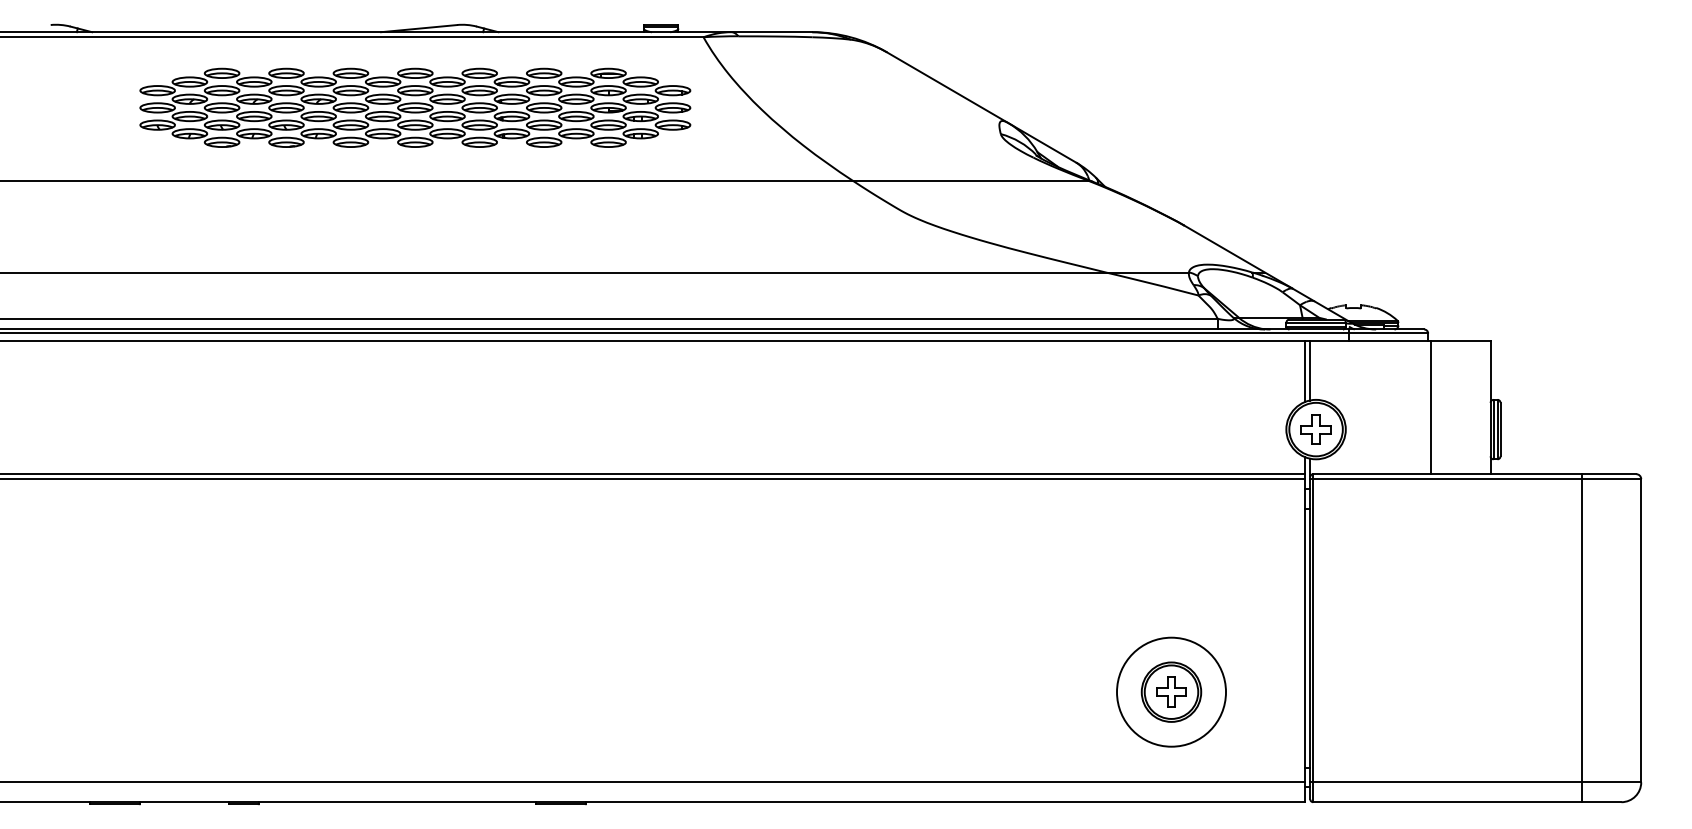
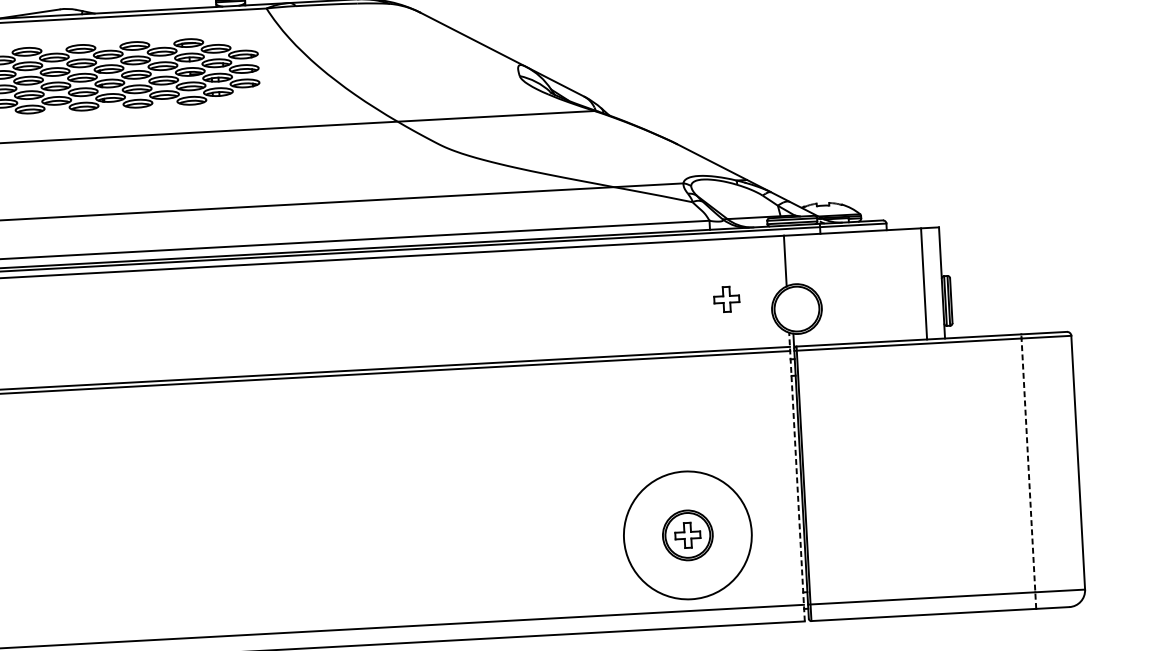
line: (1310, 370) -> (789, 259), removed
line: (1431, 407) -> (924, 283), moved
part: (1315, 429) -> (726, 299), moved
line: (1305, 629) -> (797, 476), solid -> dashed
line: (1581, 637) -> (1028, 471), solid -> dashed
circle: (1171, 691) -> (687, 534), size x1.4

